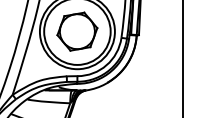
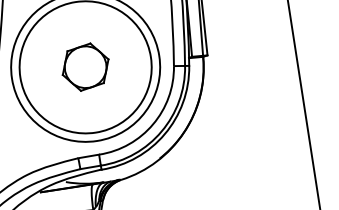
part: (77, 31) -> (85, 66), size x0.6

